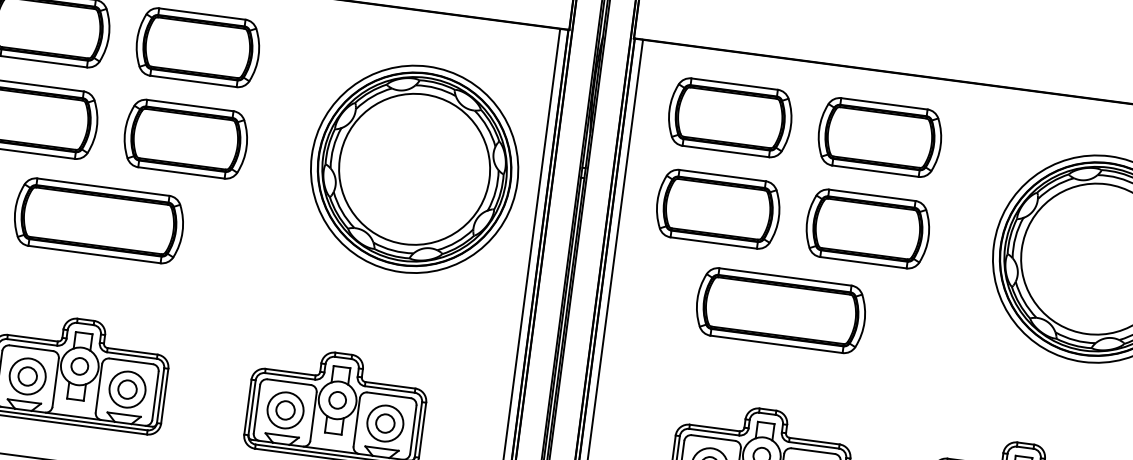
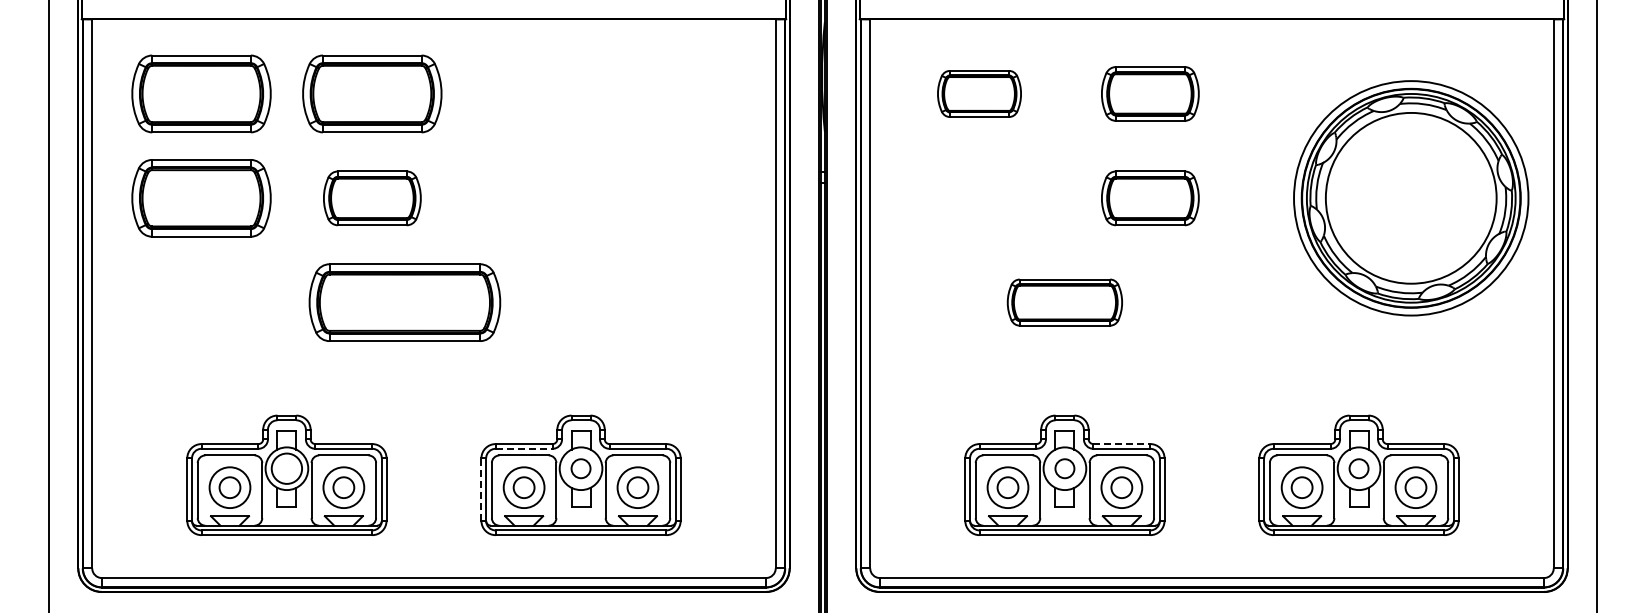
part: (730, 117) -> (979, 93), size x0.6
part: (880, 137) -> (1150, 93), size x0.7
part: (186, 139) -> (372, 198), size x0.7
part: (414, 169) -> (633, 198), removed
part: (718, 209) -> (979, 198), removed
part: (98, 220) -> (404, 302), moved
part: (868, 229) -> (1150, 198), size x0.7
part: (780, 310) -> (1064, 302), size x0.6
circle: (79, 366) -> (286, 468), size x1.6
line: (290, 376) -> (524, 448), solid -> dashed
line: (247, 407) -> (481, 489), solid -> dashed
line: (815, 441) -> (1122, 444), solid -> dashed

